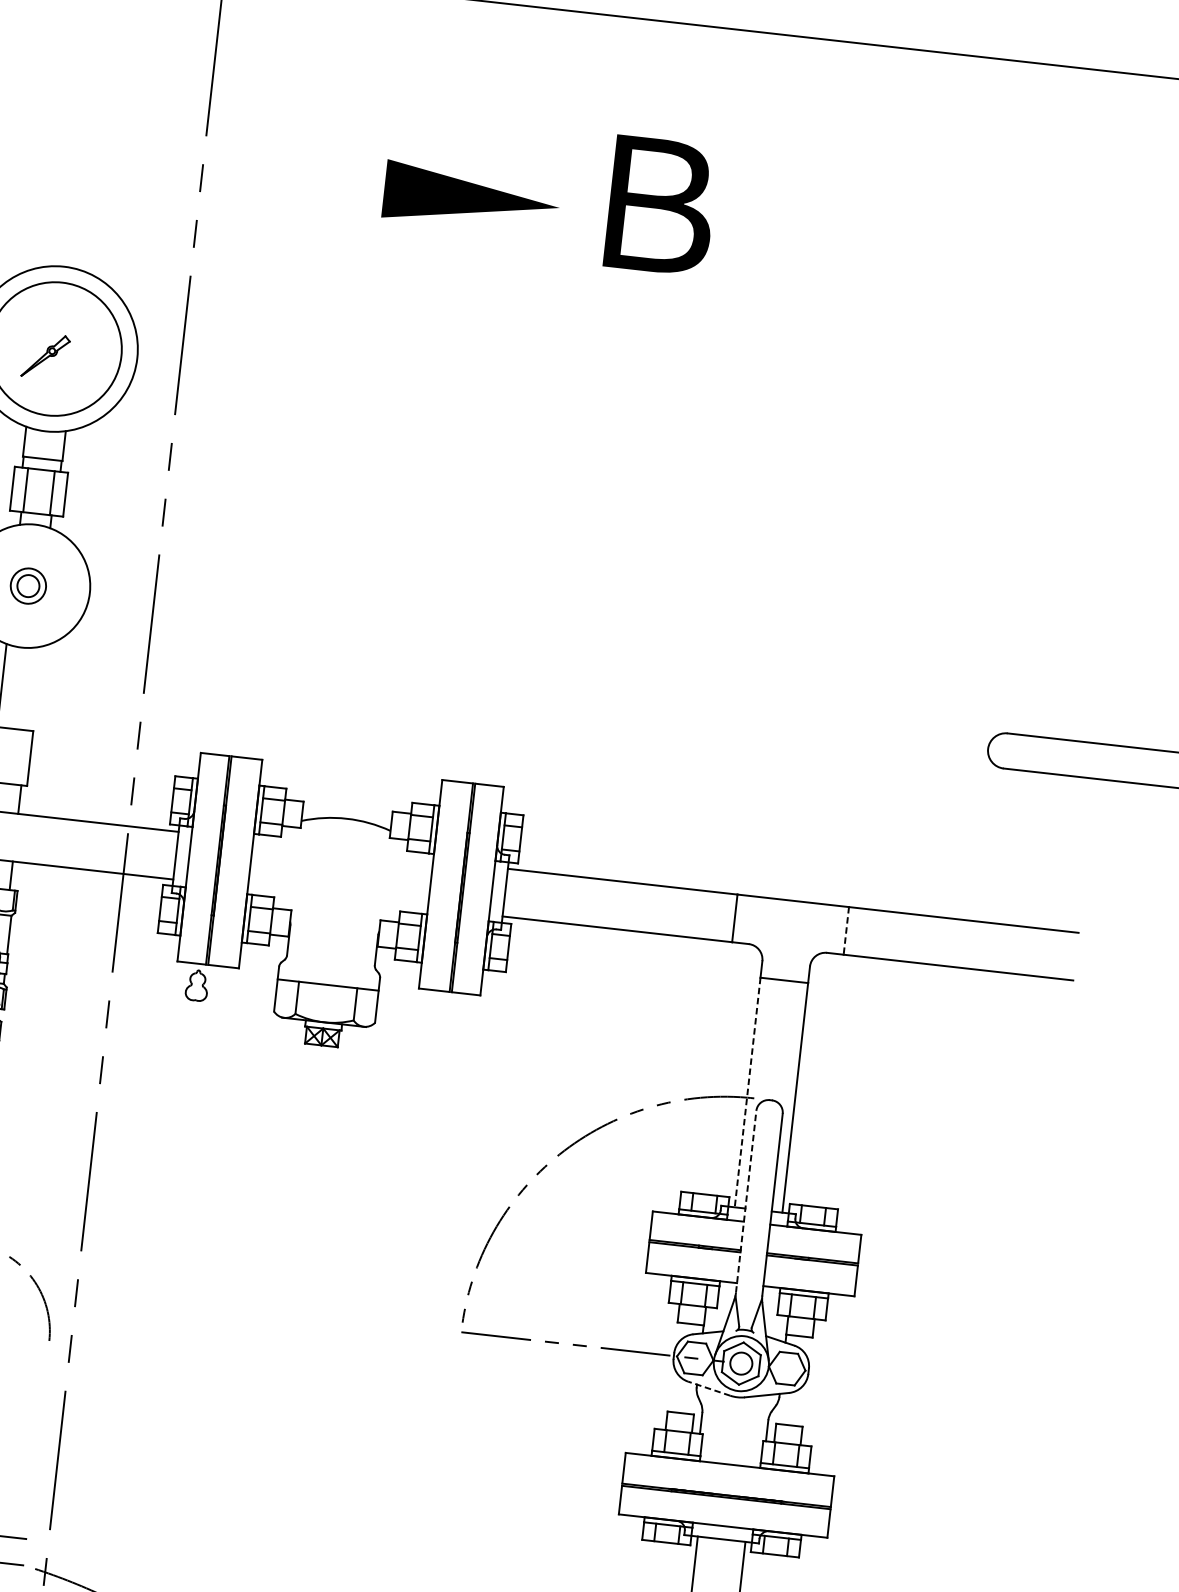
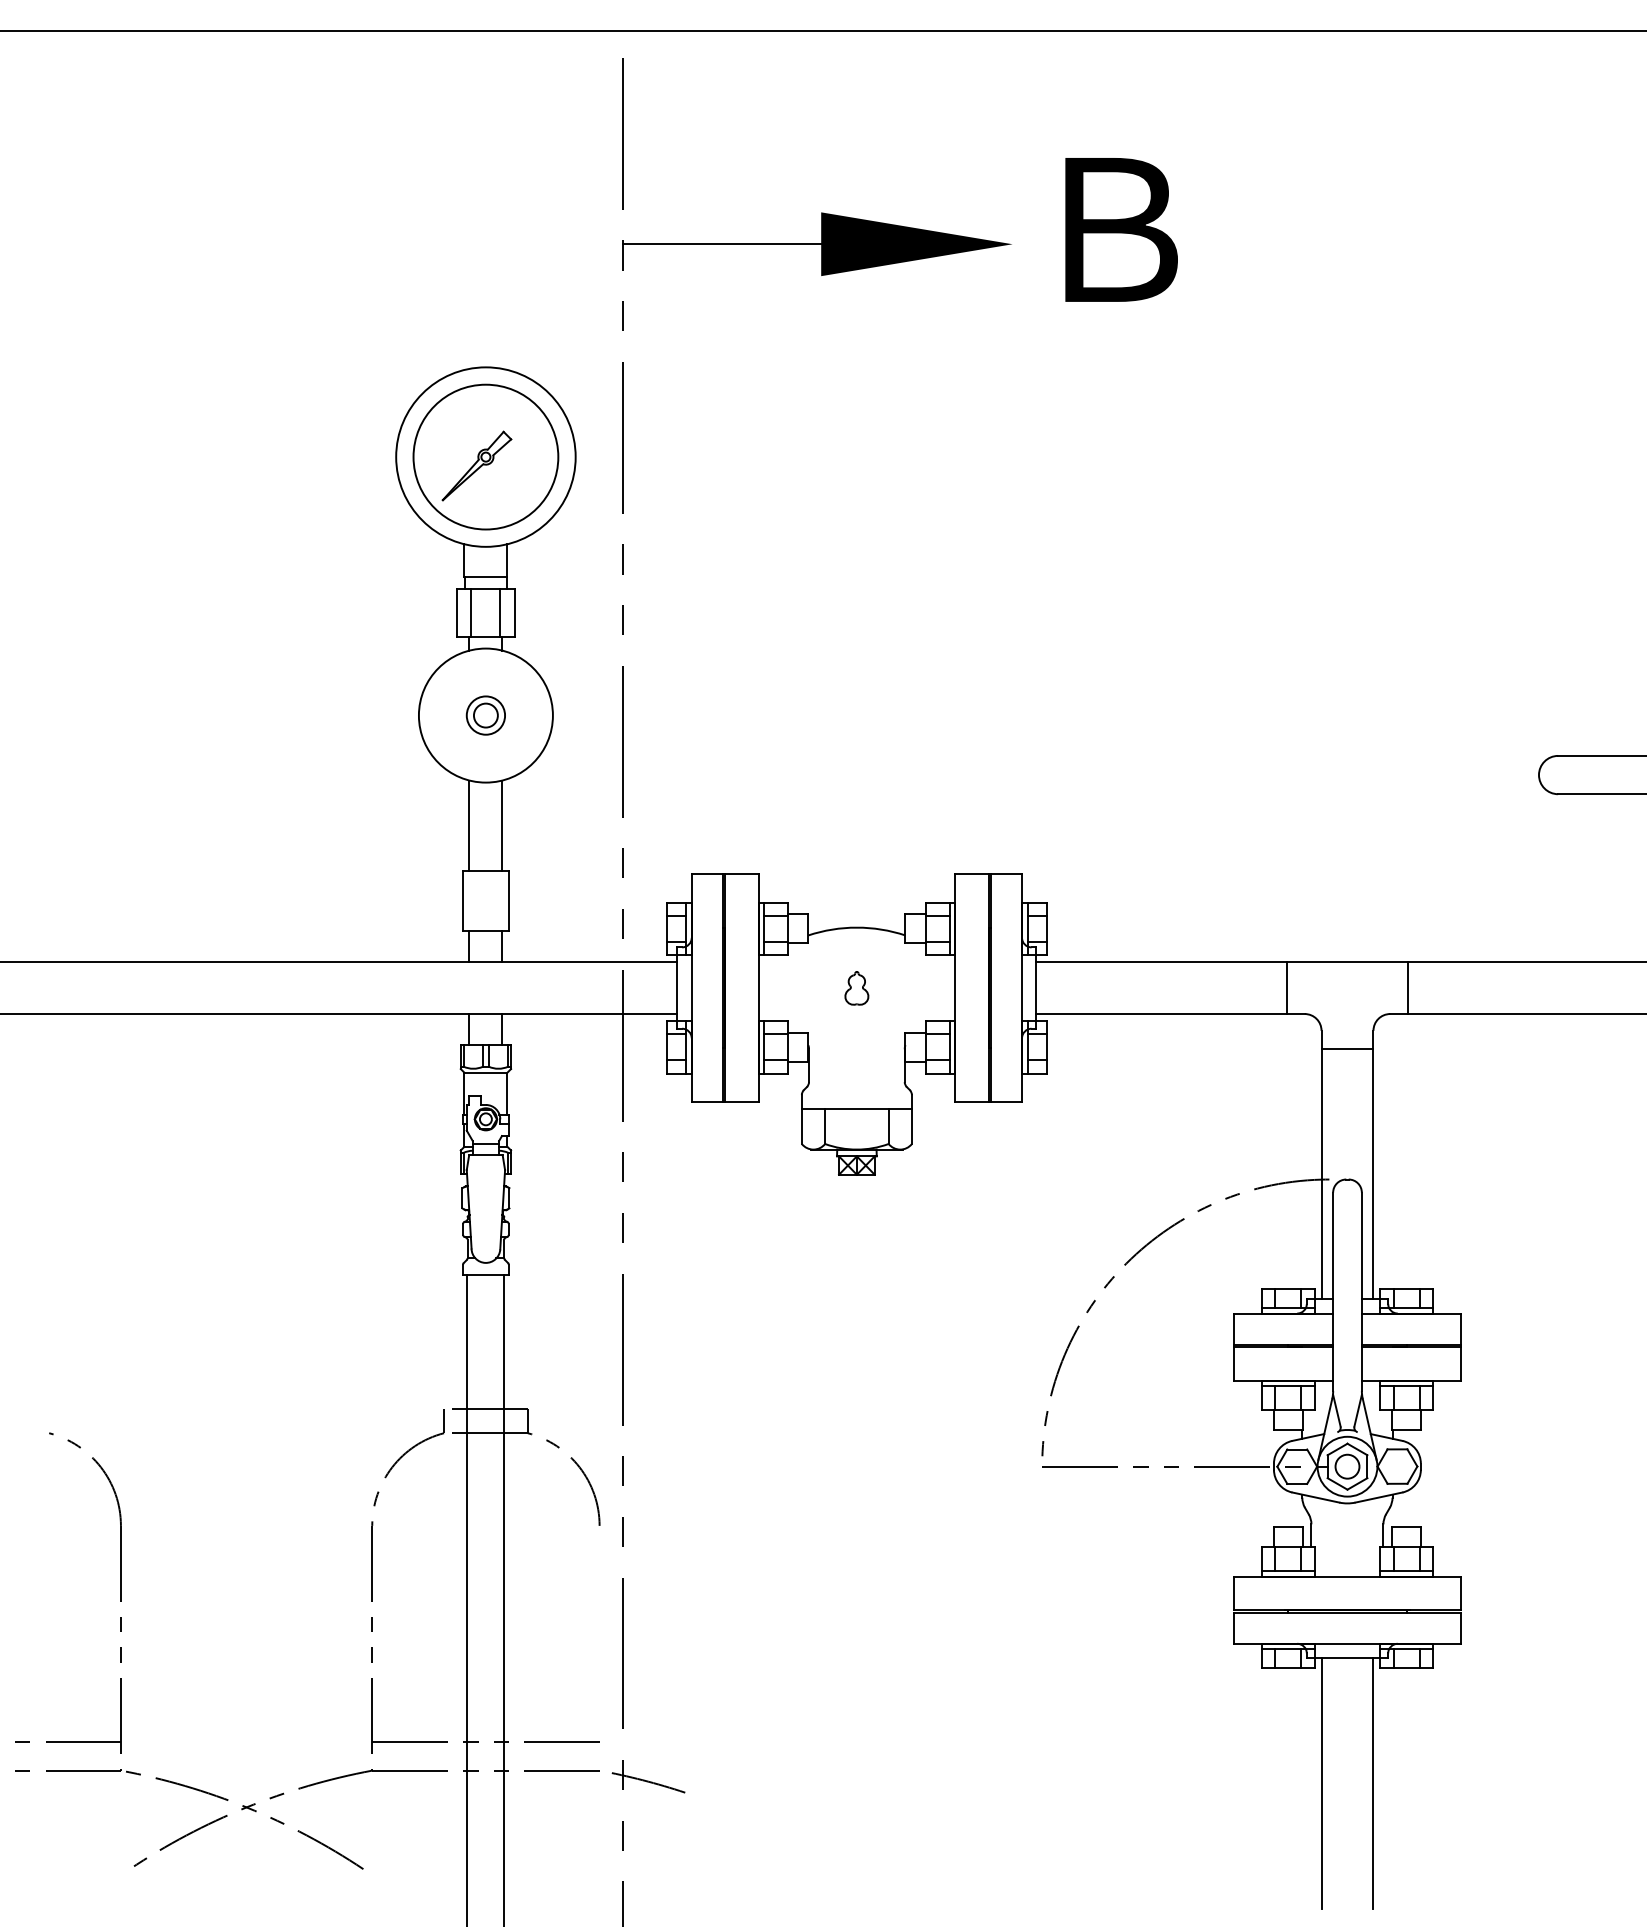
line: (293, 178) -> (722, 244), added
part: (45, 355) -> (476, 465), size x1.43
line: (32, 688) -> (502, 825), added
line: (846, 931) -> (1408, 988), dashed -> solid
part: (196, 985) -> (856, 988), moved
line: (747, 1092) -> (1321, 1174), dashed -> solid
line: (746, 1201) -> (1333, 1291), dashed -> solid
line: (708, 1388) -> (1315, 1497), dashed -> solid

